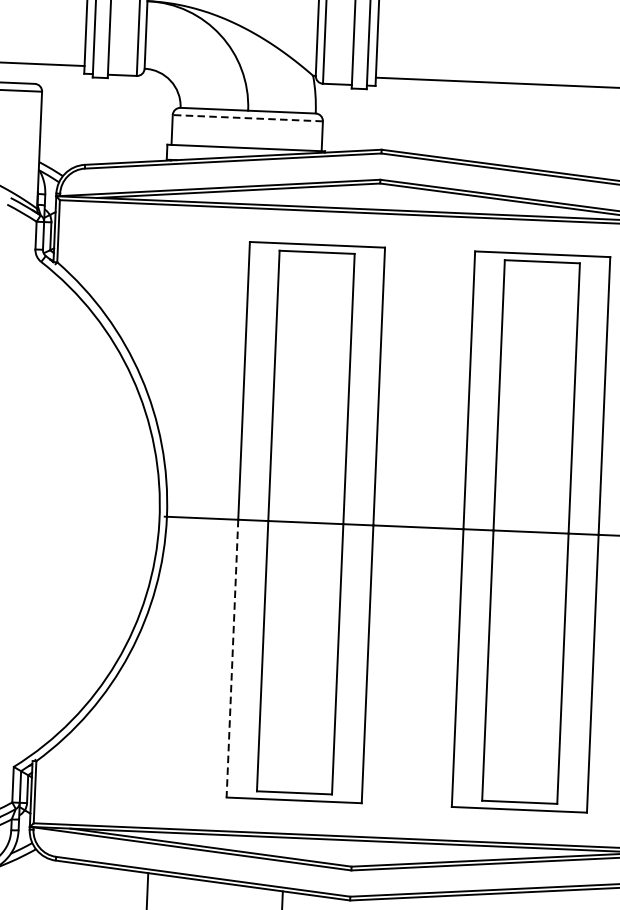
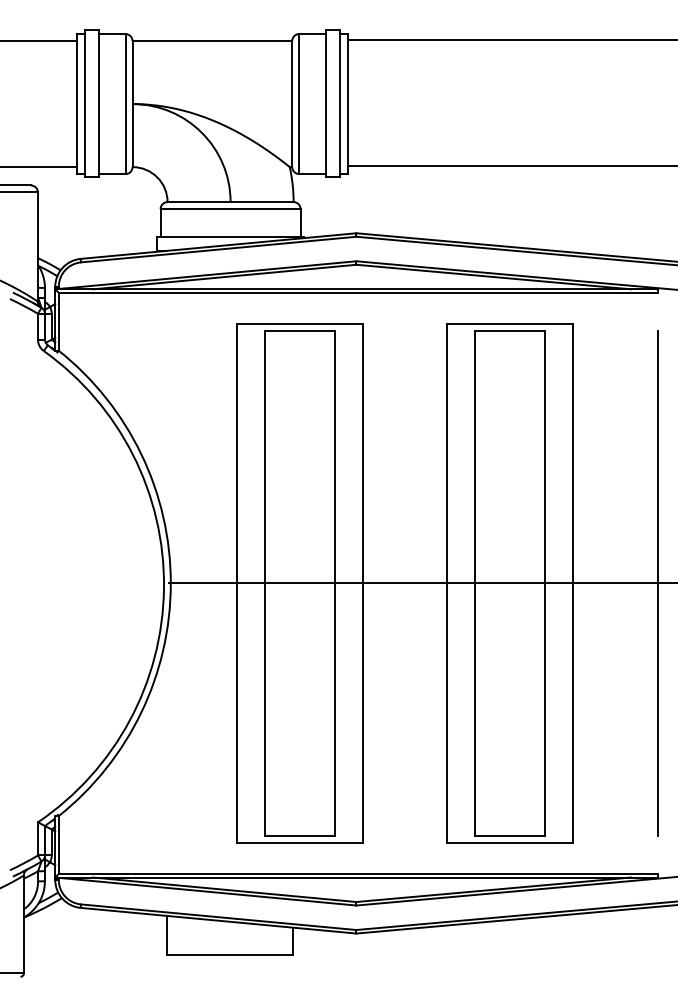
line: (247, 118) -> (230, 209), dashed -> solid
line: (232, 658) -> (237, 712), dashed -> solid

